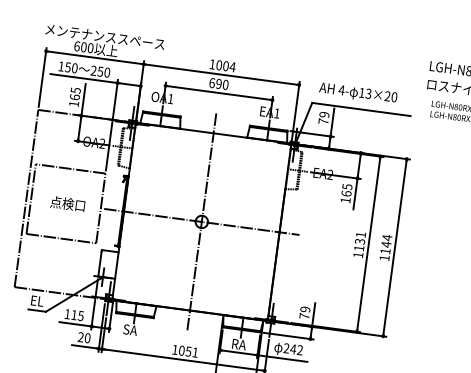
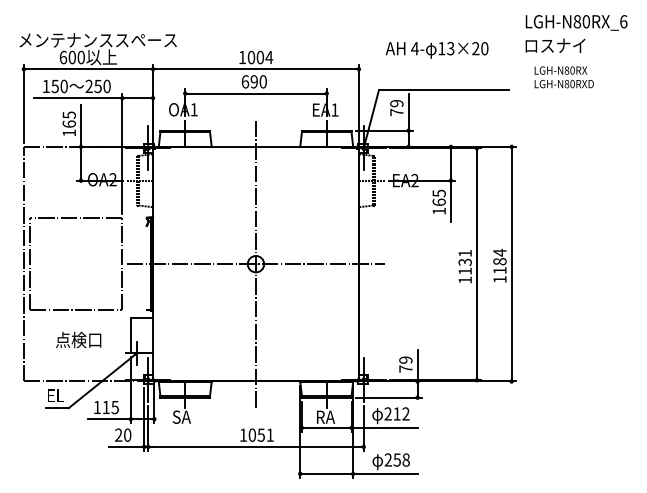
text: (357, 93) -> (436, 50), moved
text: (67, 203) -> (78, 339), moved
text: (386, 244) -> (499, 261), 1144 -> 1184
text: (293, 349) -> (397, 413), 242 -> 212

